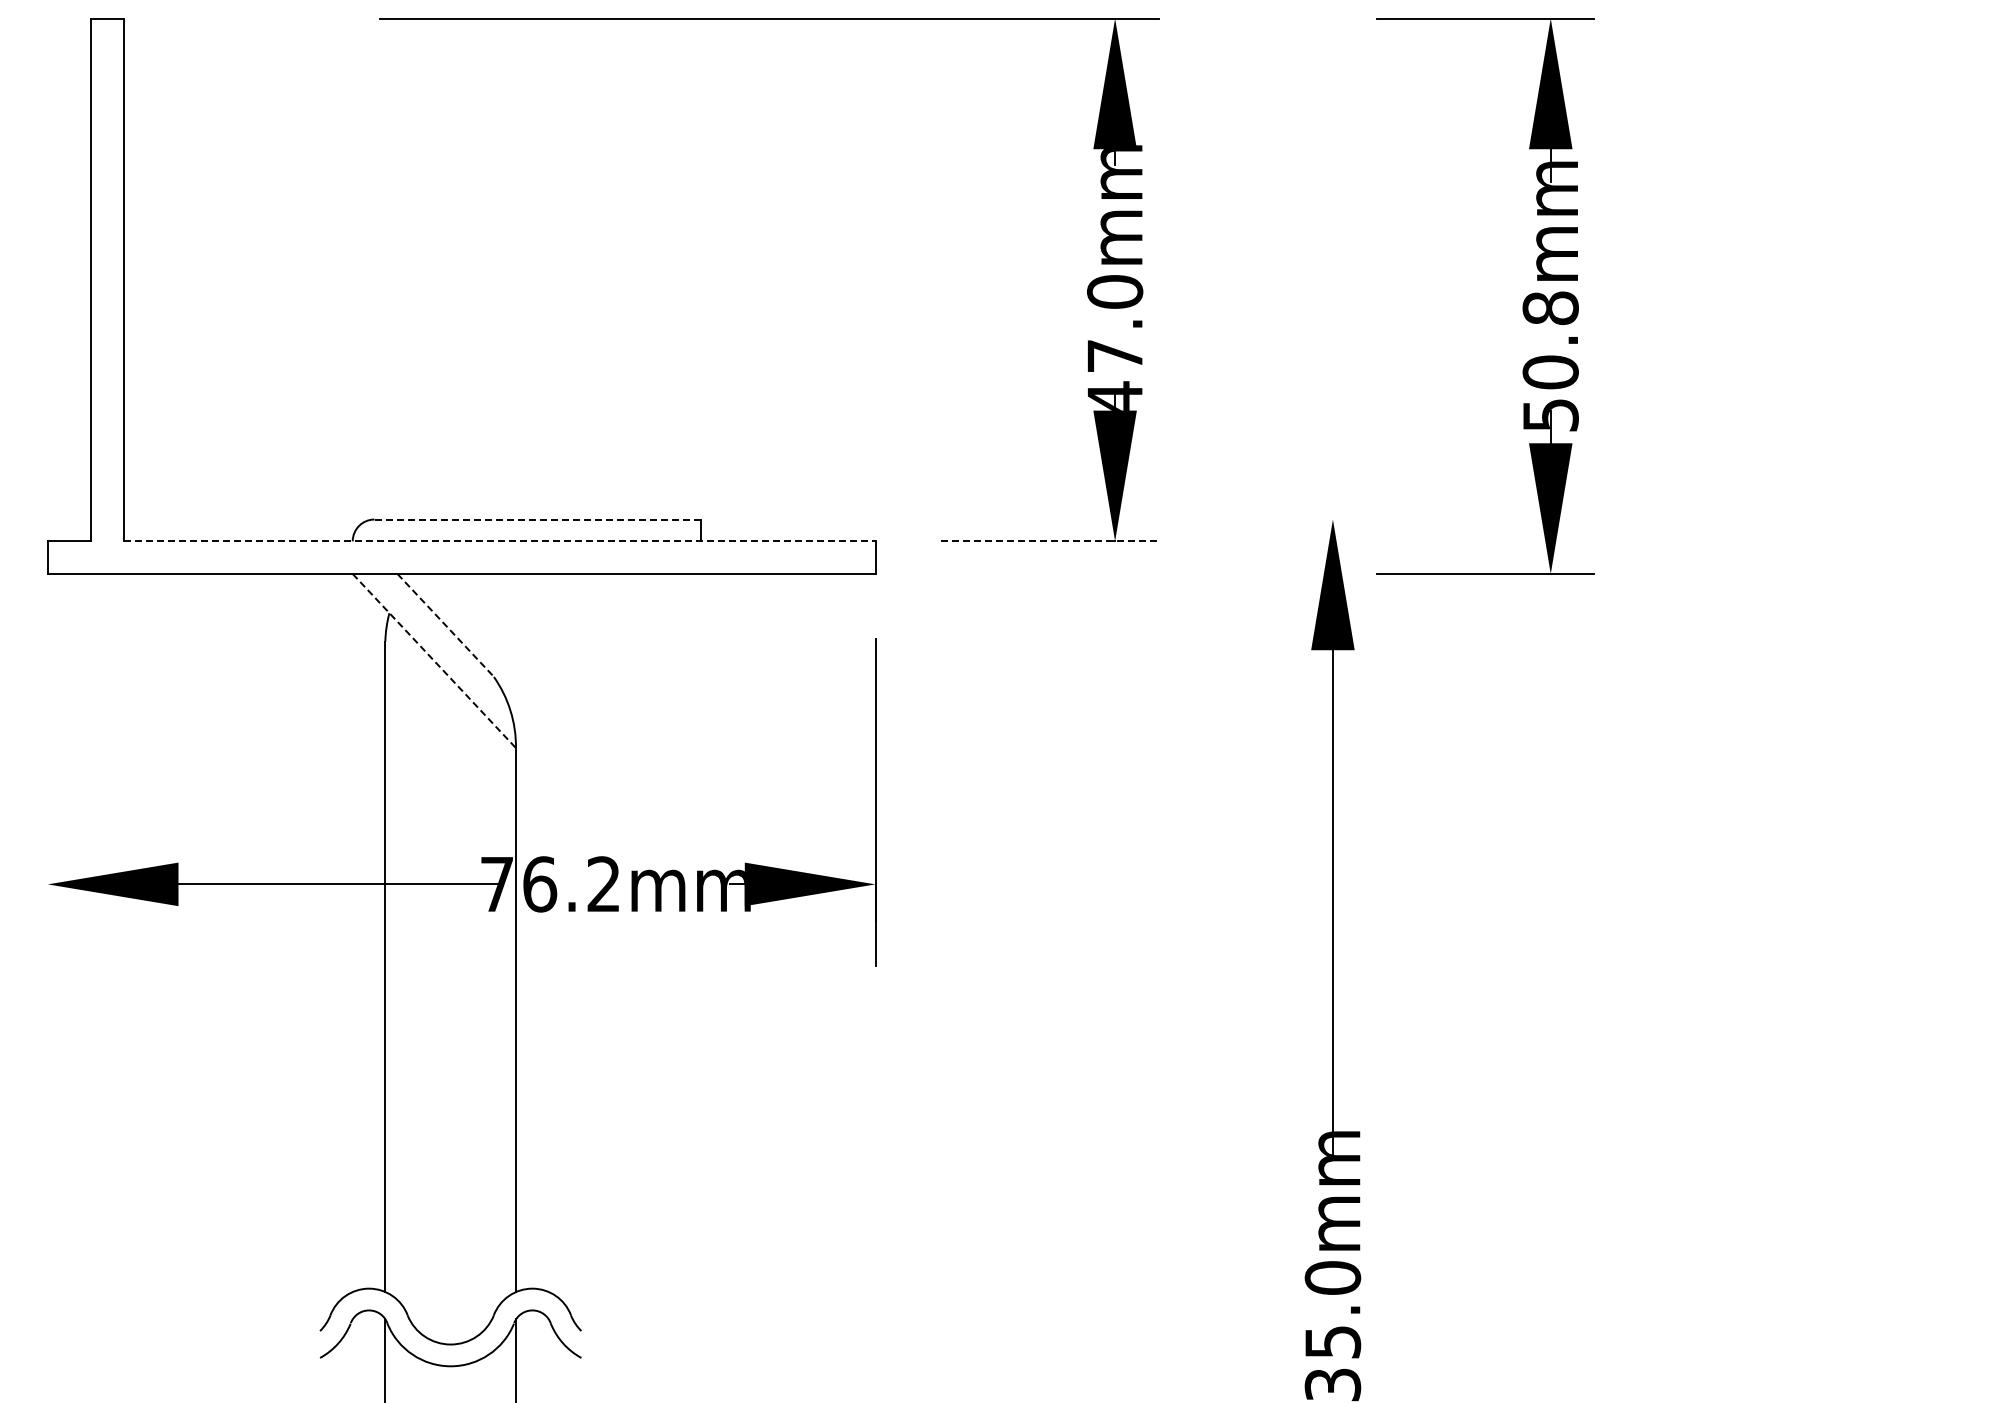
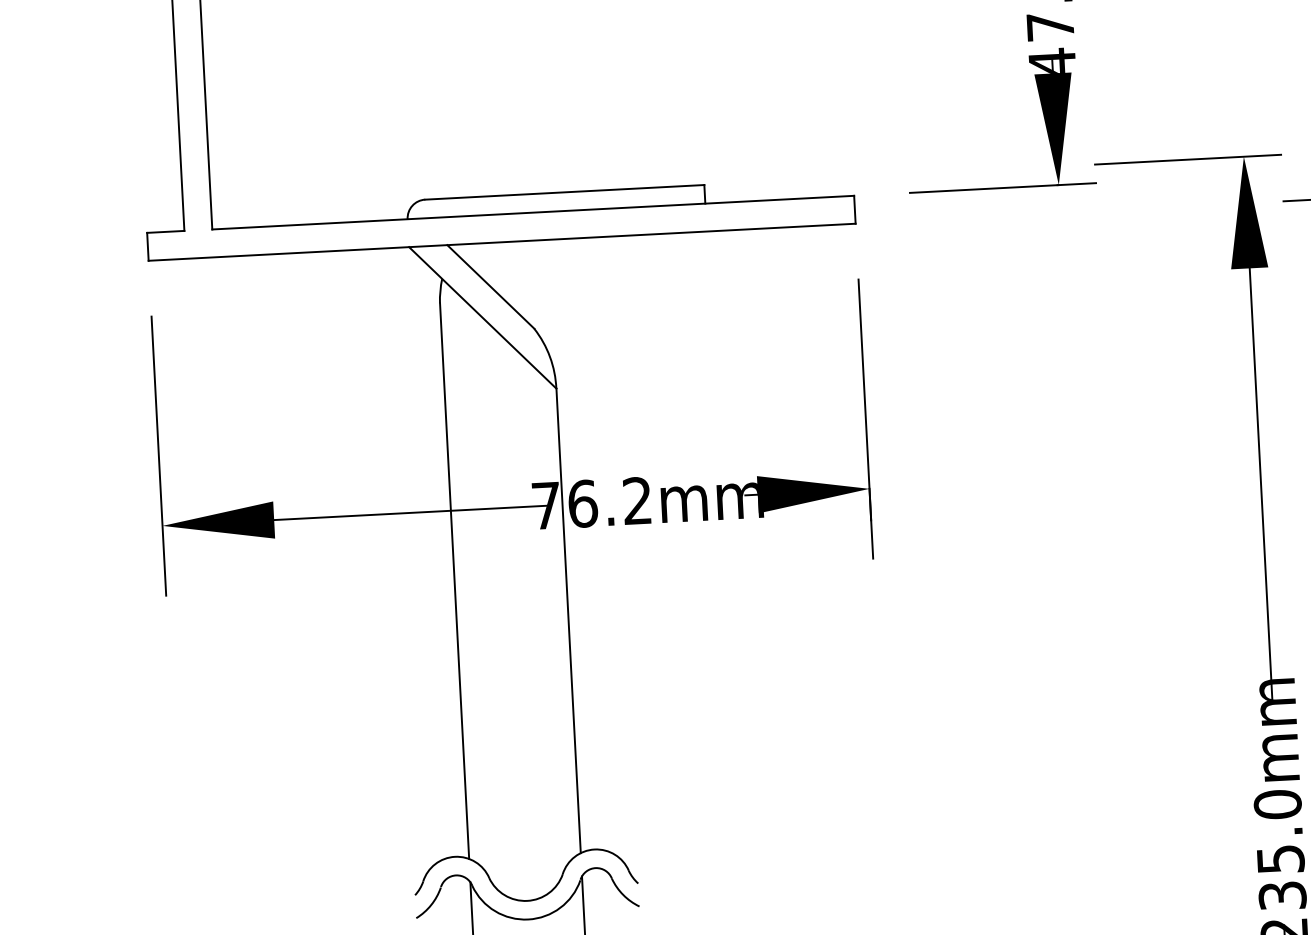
line: (538, 519) -> (565, 192), dashed -> solid
line: (1267, 519) -> (1187, 159), added
line: (499, 541) -> (533, 212), dashed -> solid
line: (1049, 541) -> (1002, 188), dashed -> solid
line: (445, 625) -> (490, 286), dashed -> solid
line: (434, 661) -> (482, 318), dashed -> solid
line: (47, 802) -> (158, 455), added

